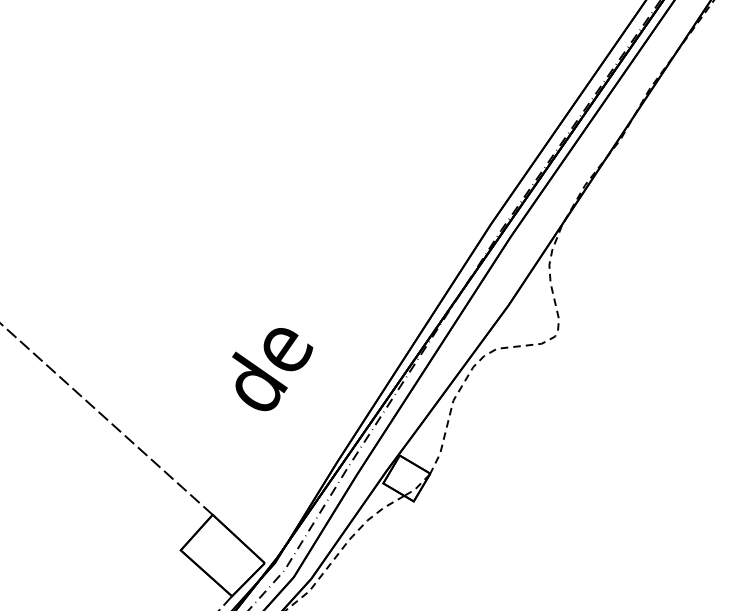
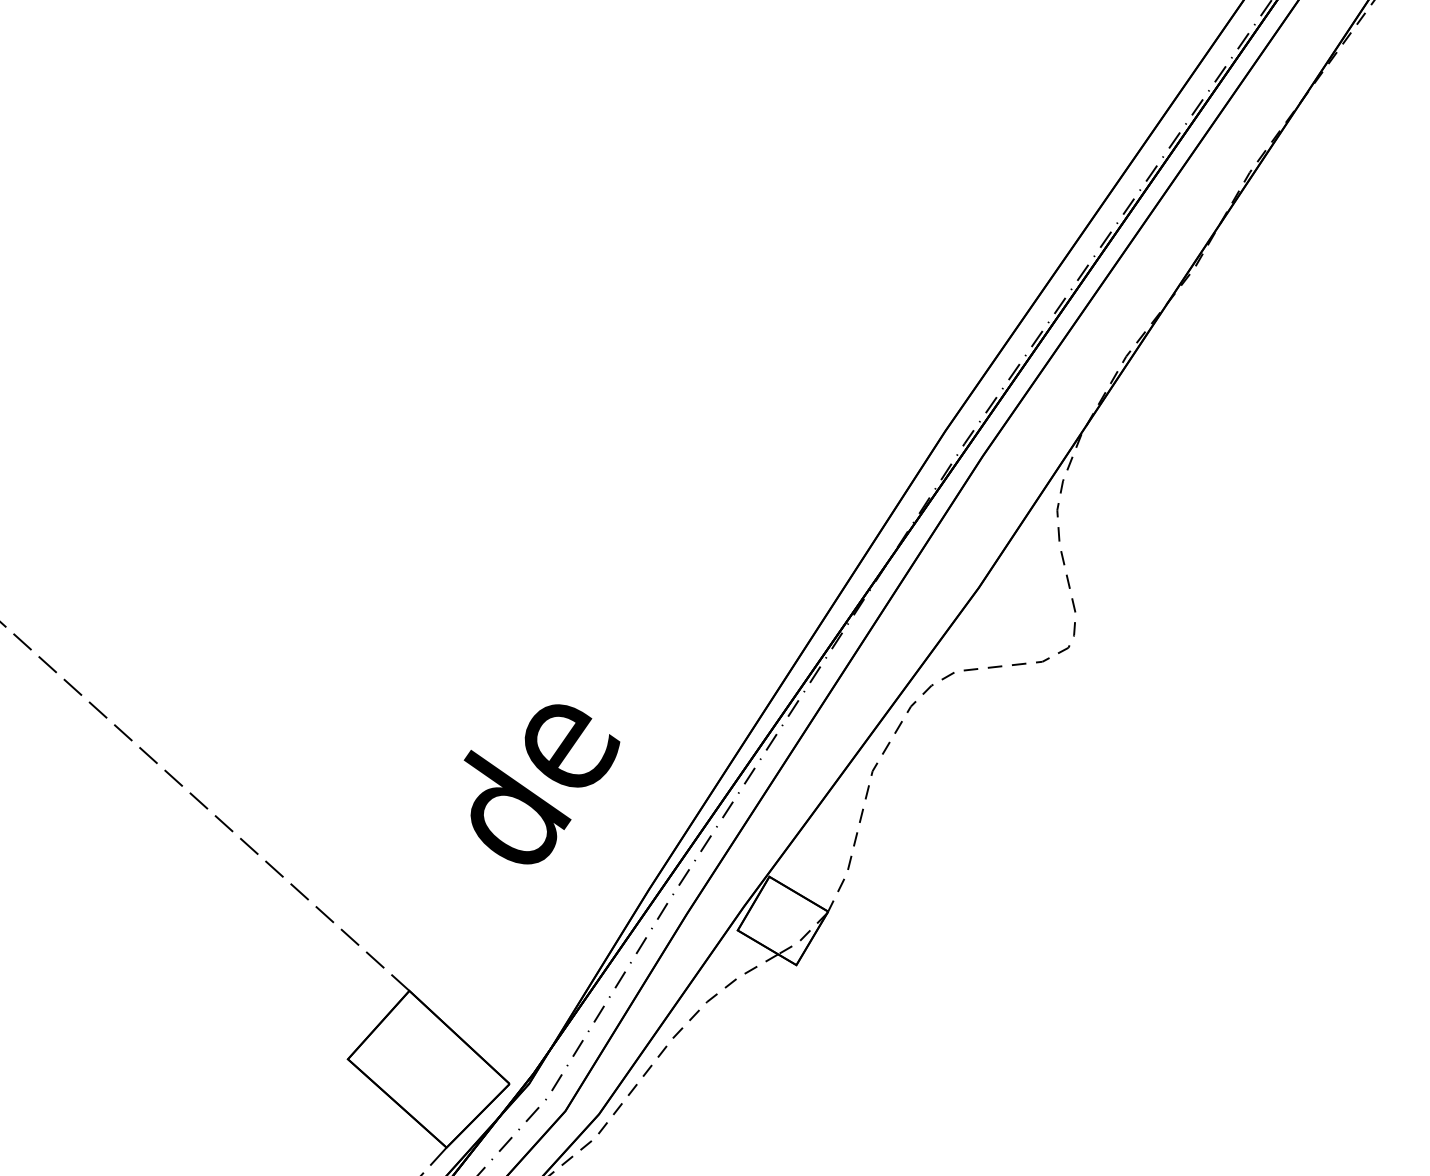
text: (272, 369) -> (541, 784), moved

